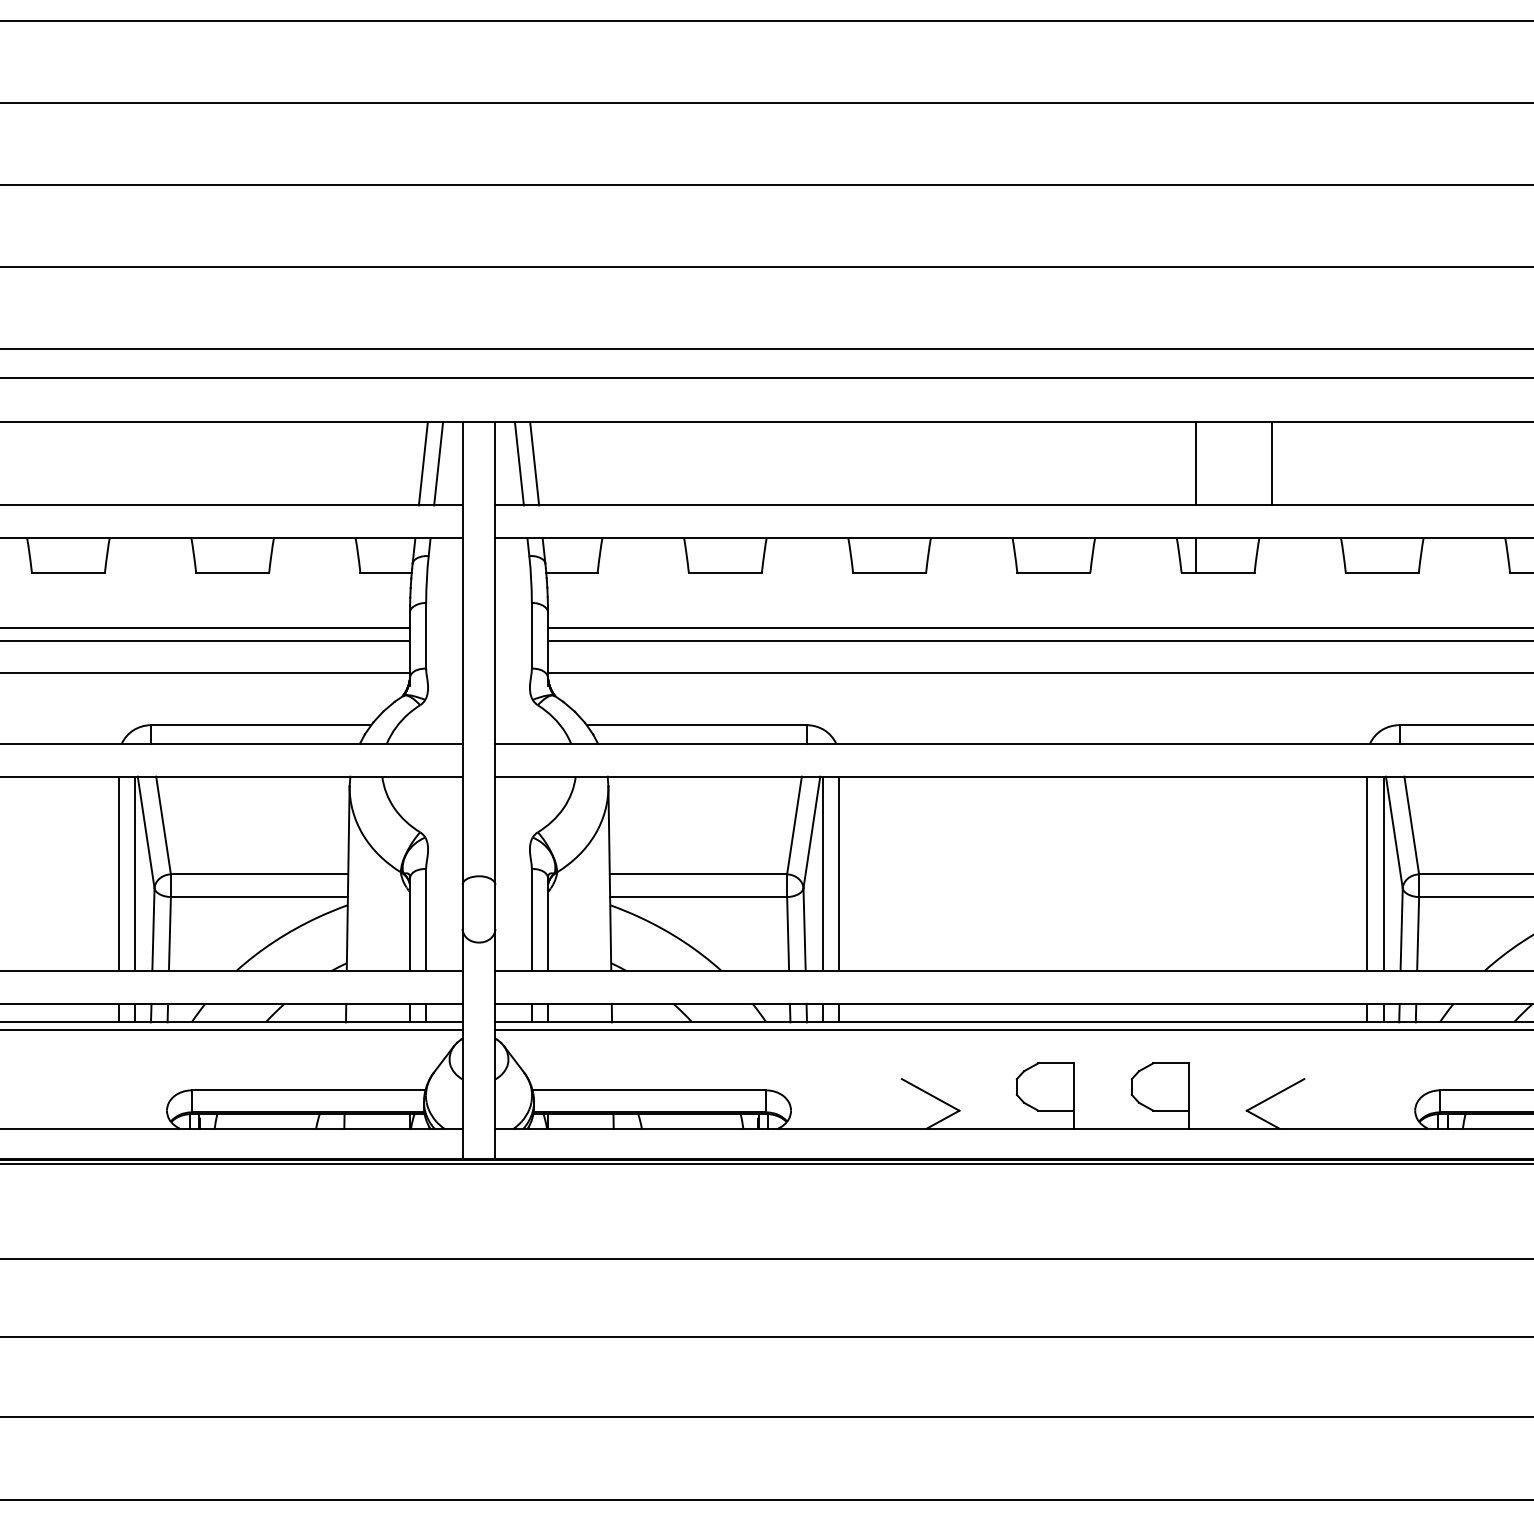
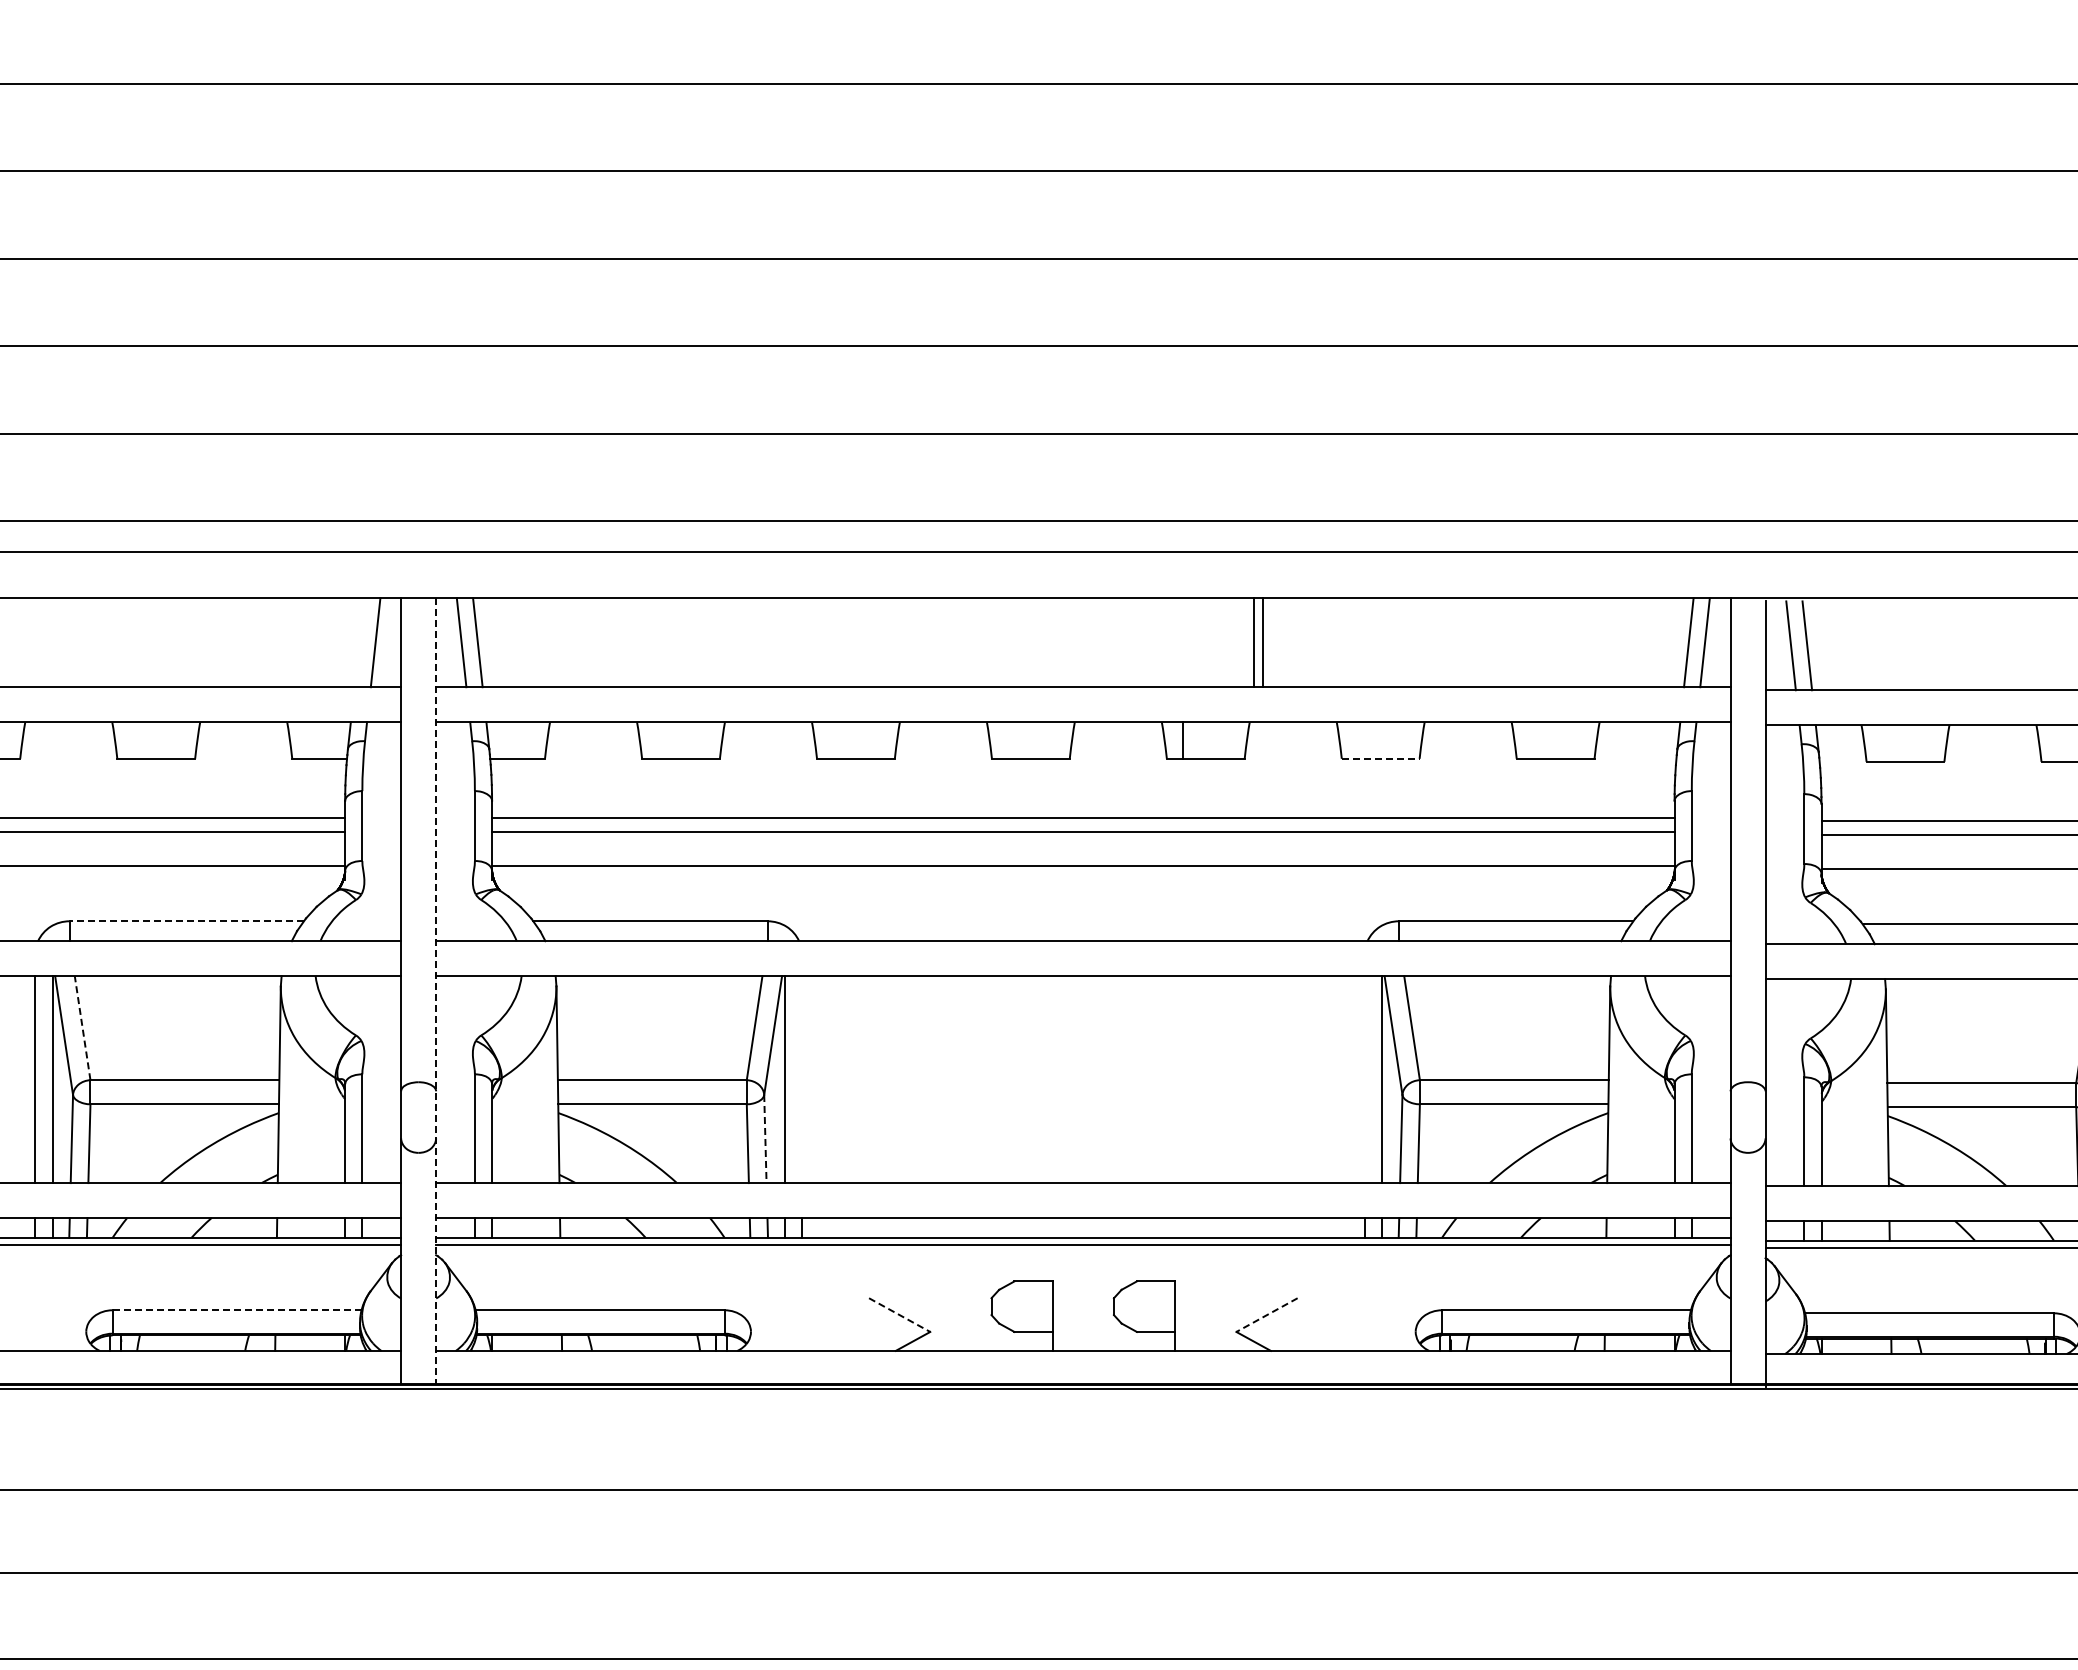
line: (423, 463) -> (359, 642), removed
line: (1196, 463) -> (1253, 642), moved
line: (1382, 572) -> (1380, 758), solid -> dashed
line: (261, 725) -> (186, 921), solid -> dashed
line: (495, 791) -> (436, 991), solid -> dashed
line: (163, 825) -> (82, 1028), solid -> dashed
line: (838, 873) -> (801, 1079), removed
line: (1367, 873) -> (1364, 1079), removed
line: (804, 930) -> (765, 1139), solid -> dashed
line: (308, 1090) -> (237, 1310), solid -> dashed
line: (930, 1095) -> (899, 1315), solid -> dashed
line: (1276, 1095) -> (1267, 1315), solid -> dashed

